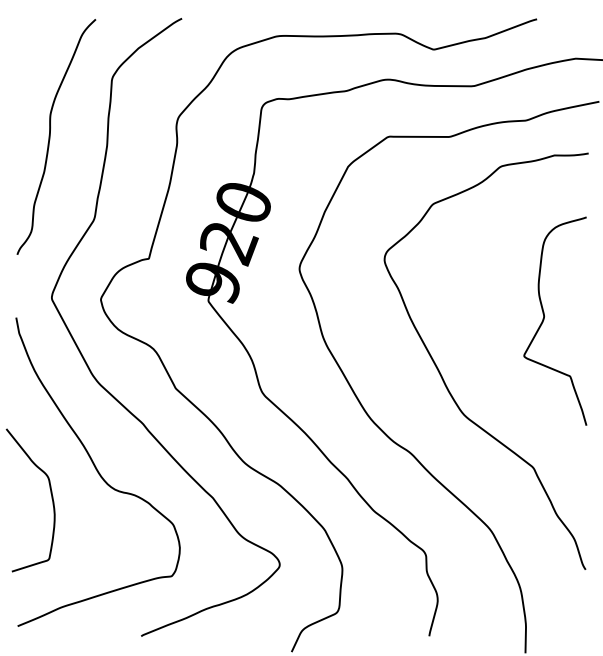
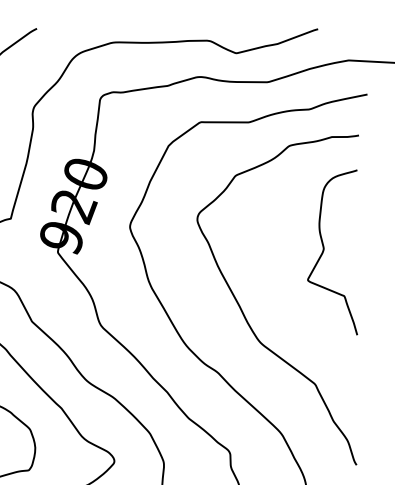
curve: (544, 320) -> (324, 251), moved

